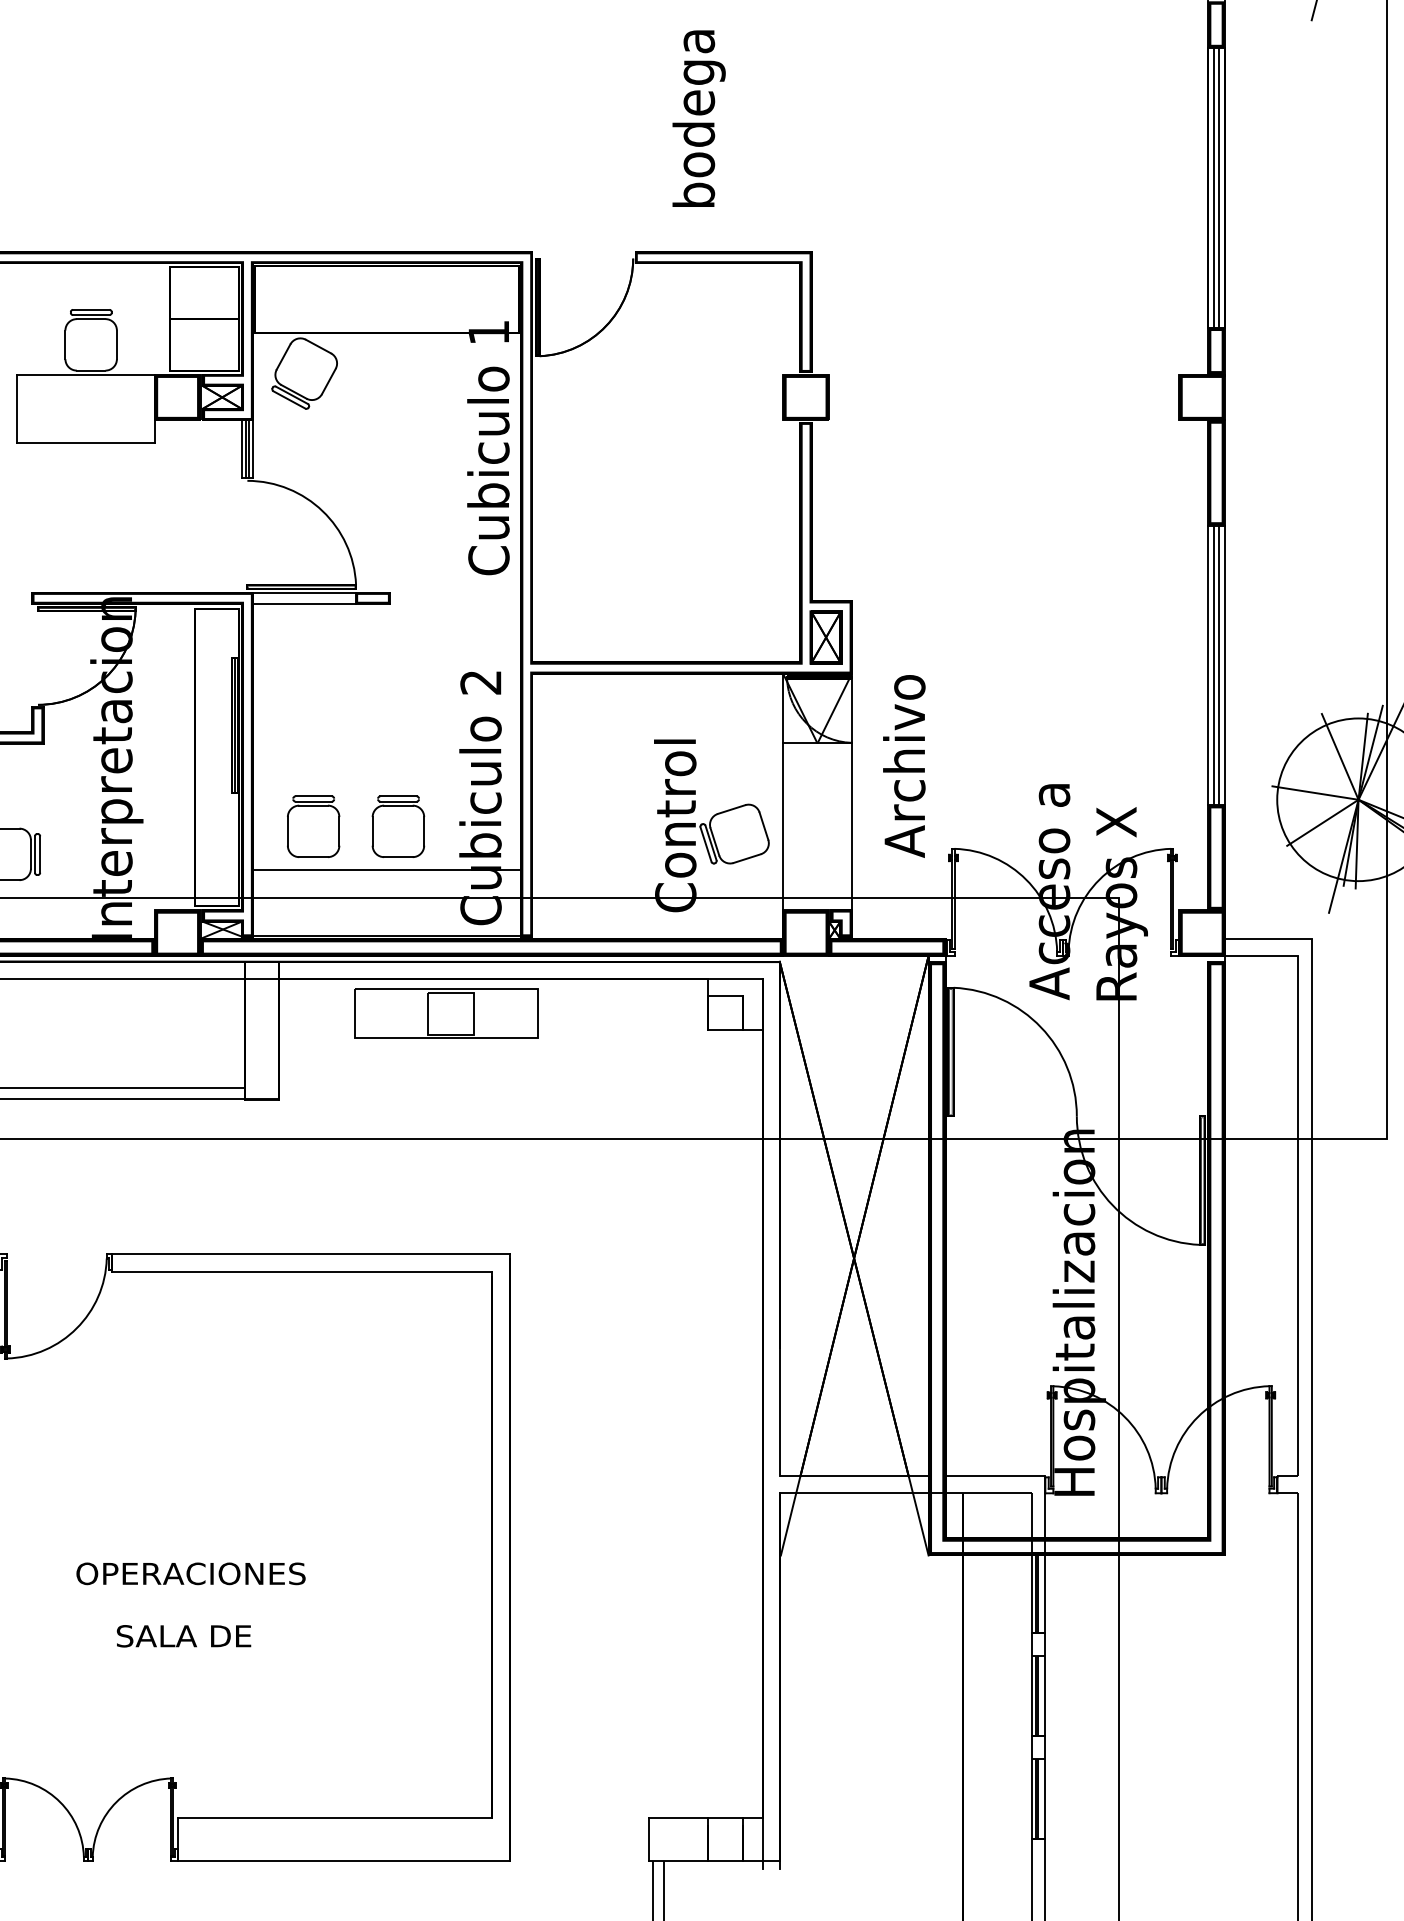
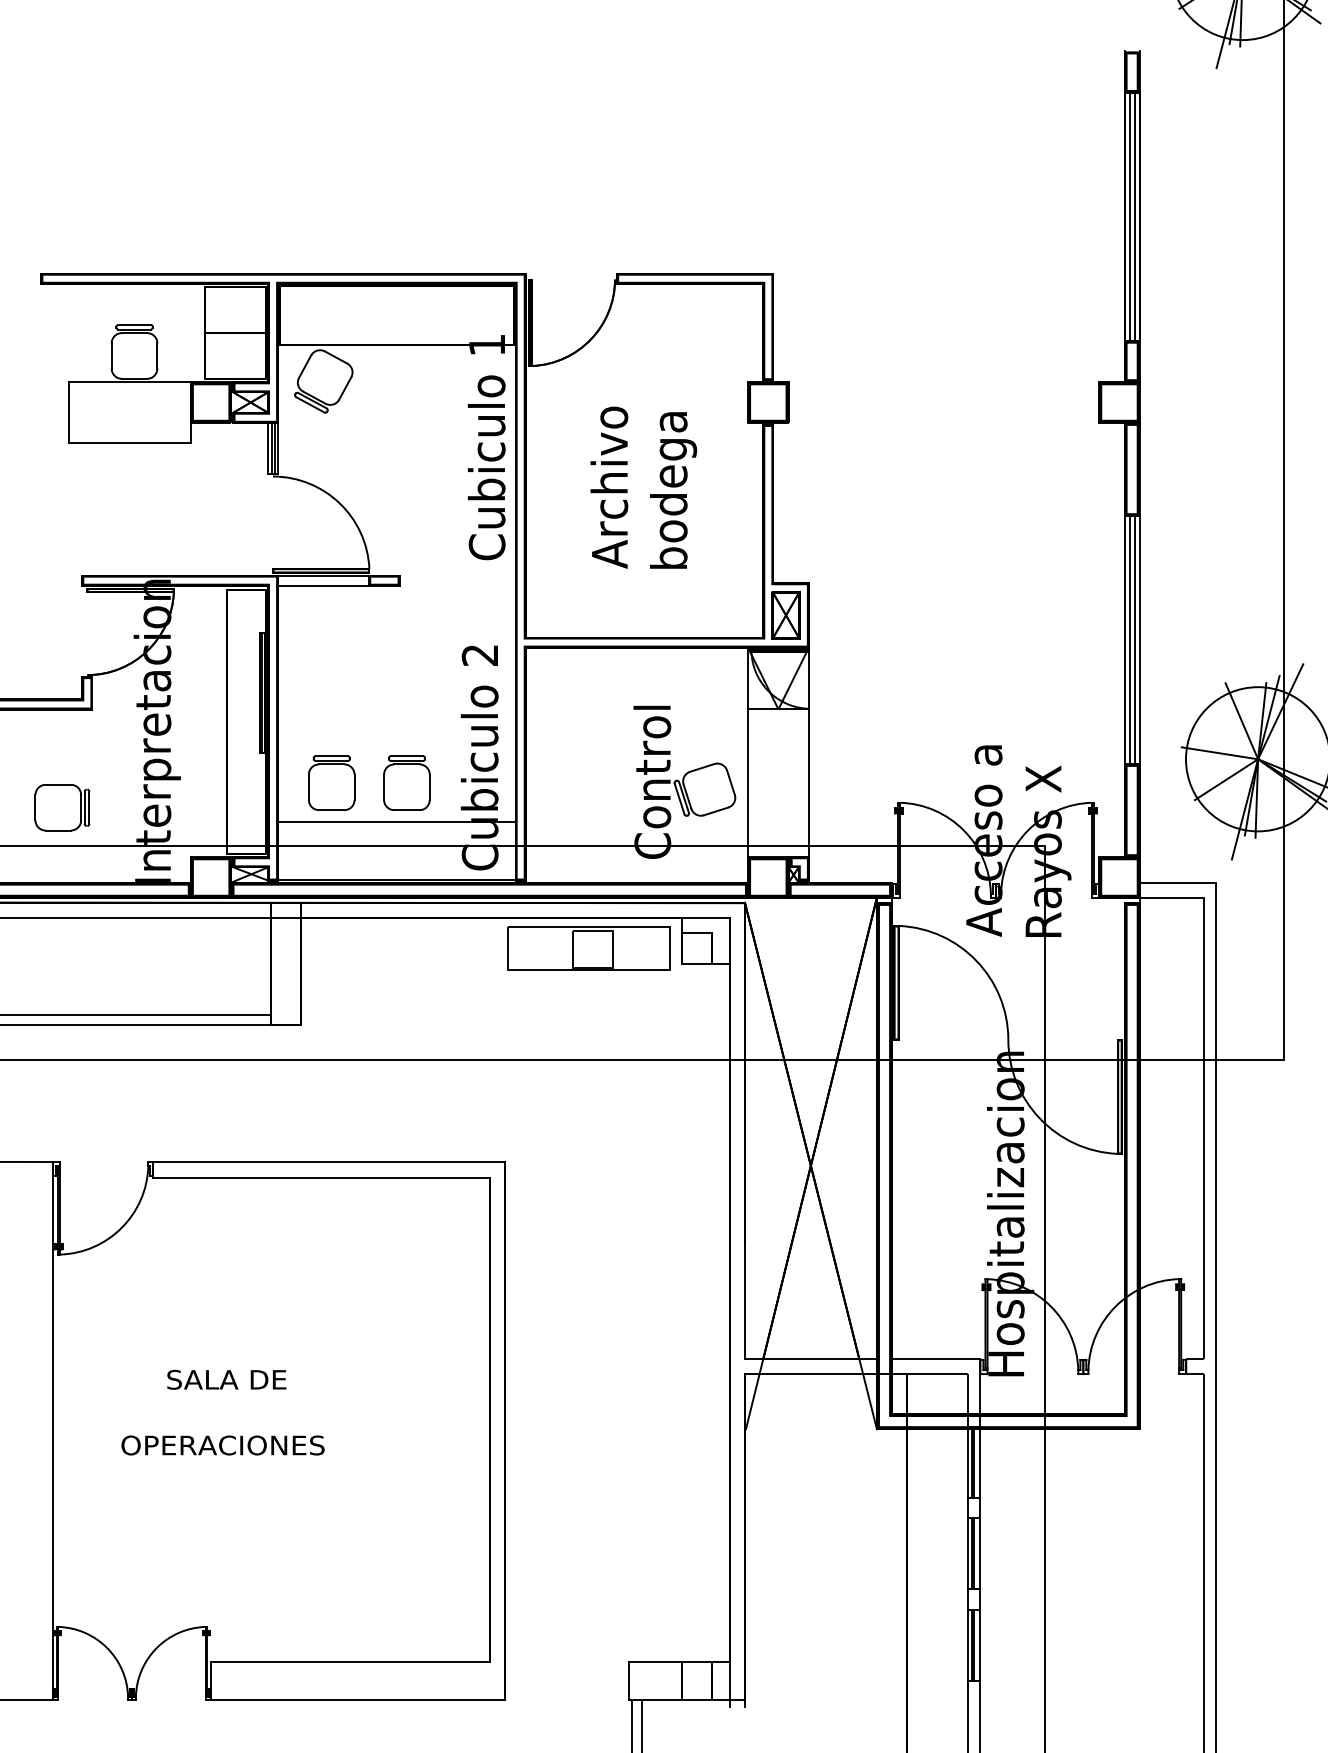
text: (699, 118) -> (673, 490), moved
text: (904, 766) -> (609, 487), moved
part: (446, 1013) -> (588, 948), moved
text: (183, 1635) -> (226, 1379), moved

